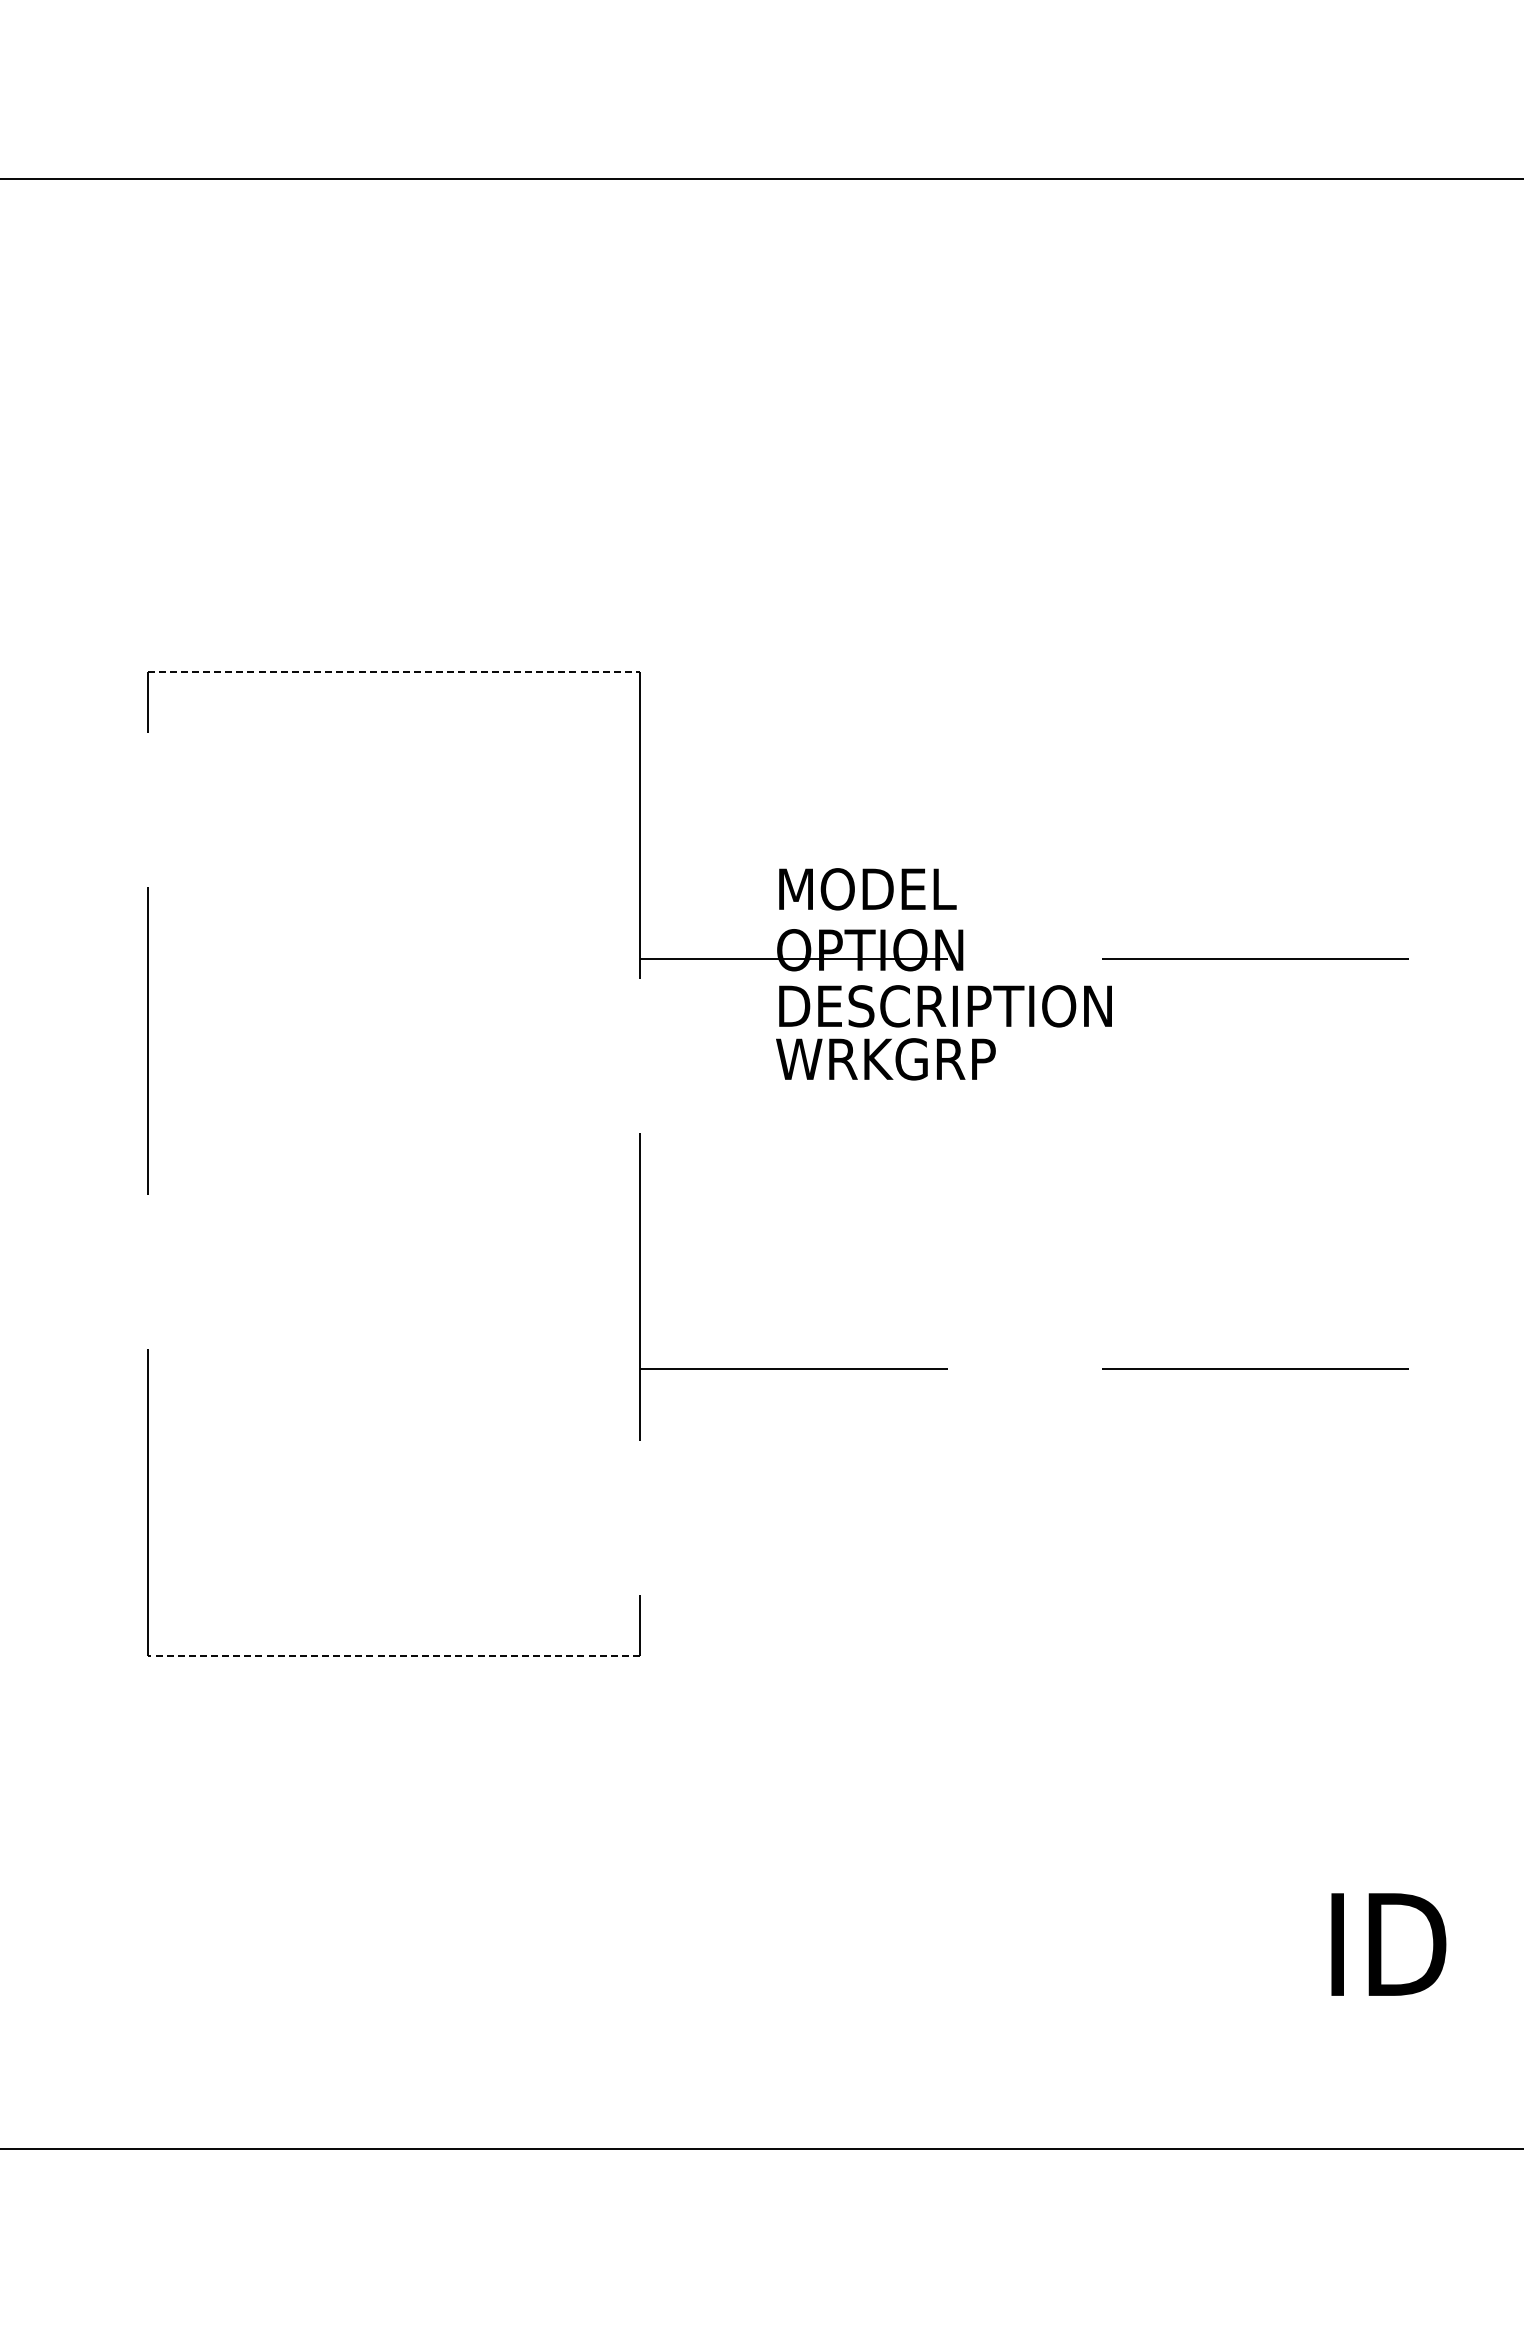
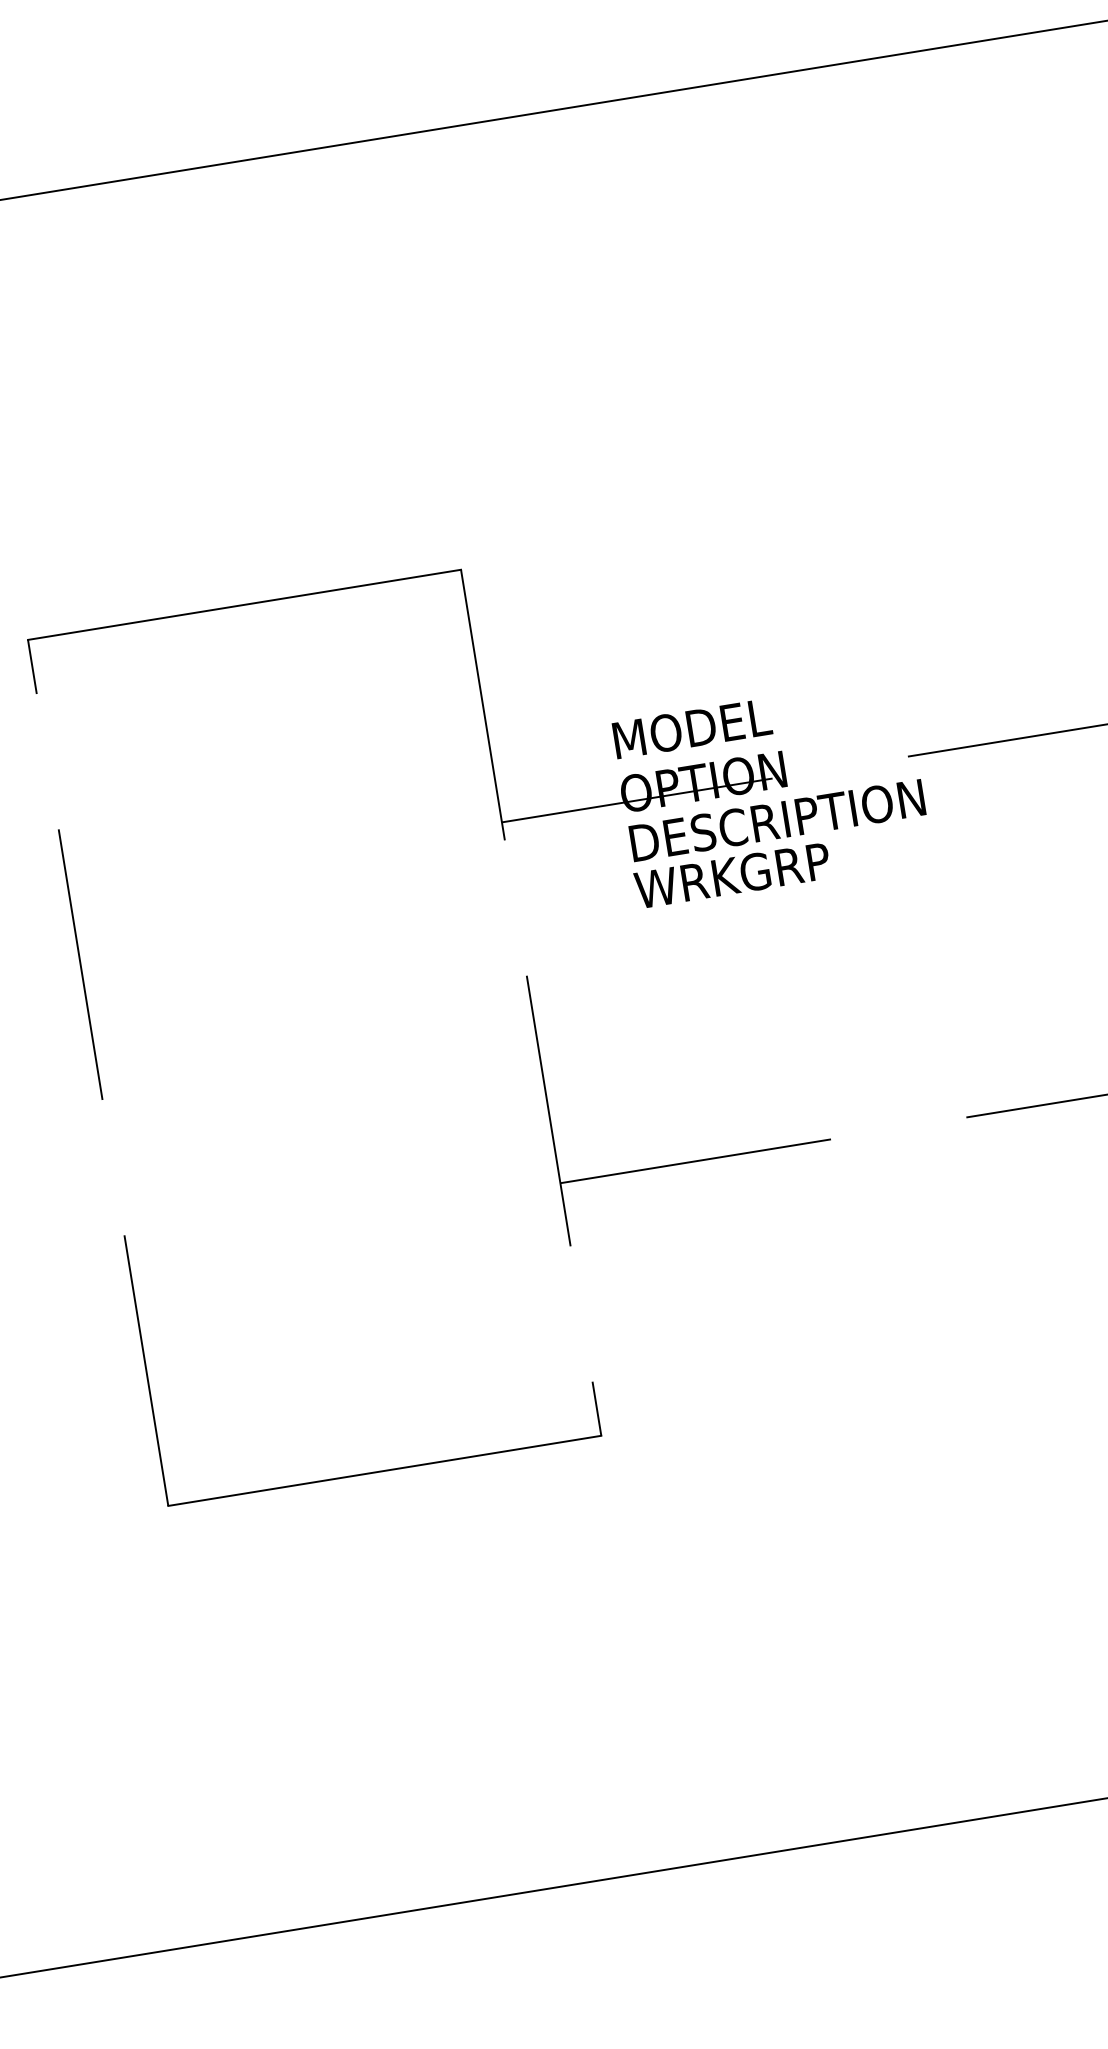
line: (394, 671) -> (245, 604), dashed -> solid
line: (393, 1656) -> (384, 1471), dashed -> solid

